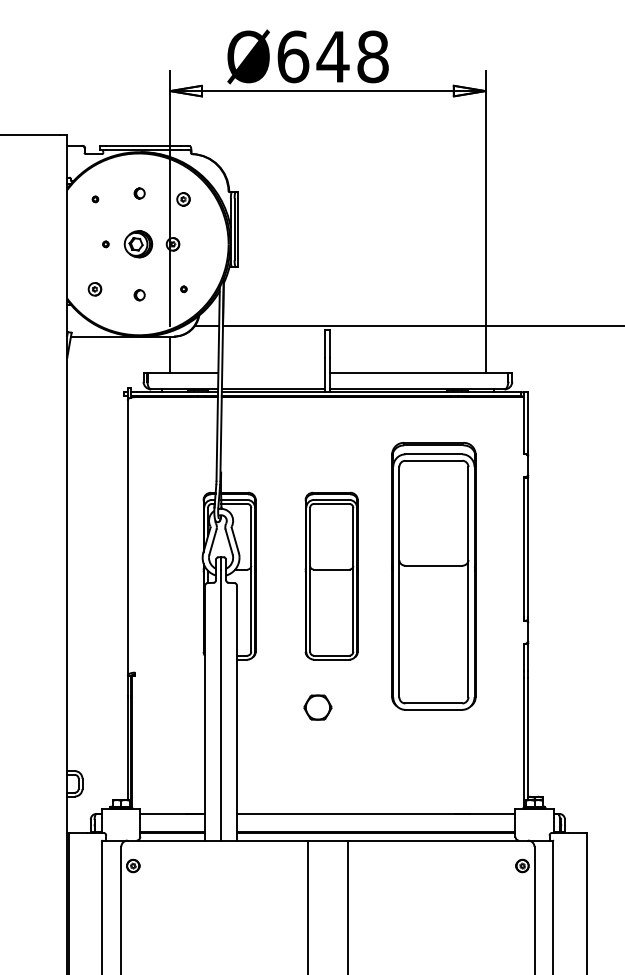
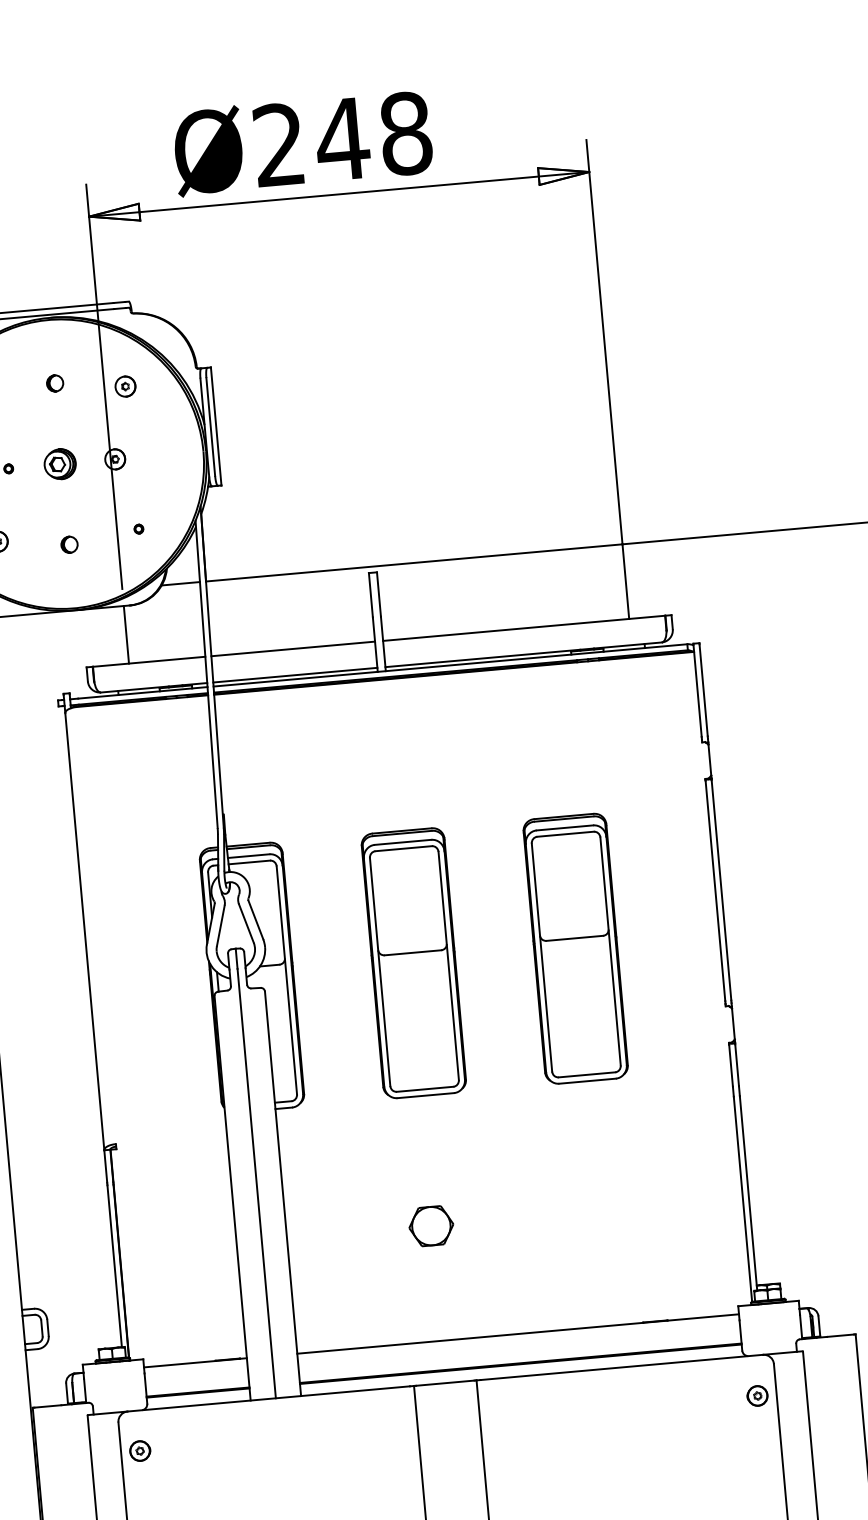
text: (293, 56) -> (279, 144), Ø648 -> Ø248
part: (137, 244) -> (58, 464), size x0.71
line: (273, 372) -> (292, 648), added
part: (433, 575) -> (575, 947), size x0.62
part: (317, 707) -> (430, 1226), moved

